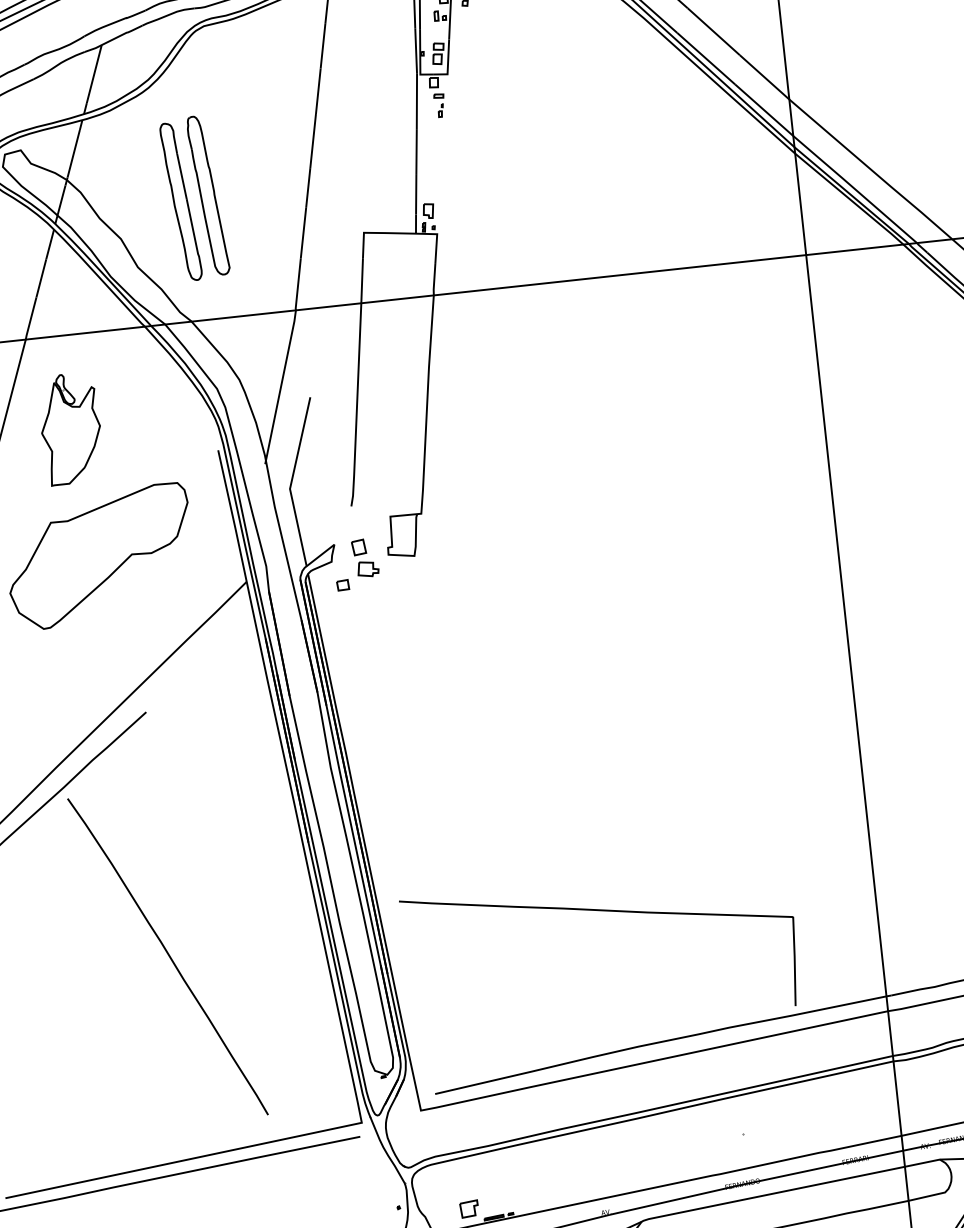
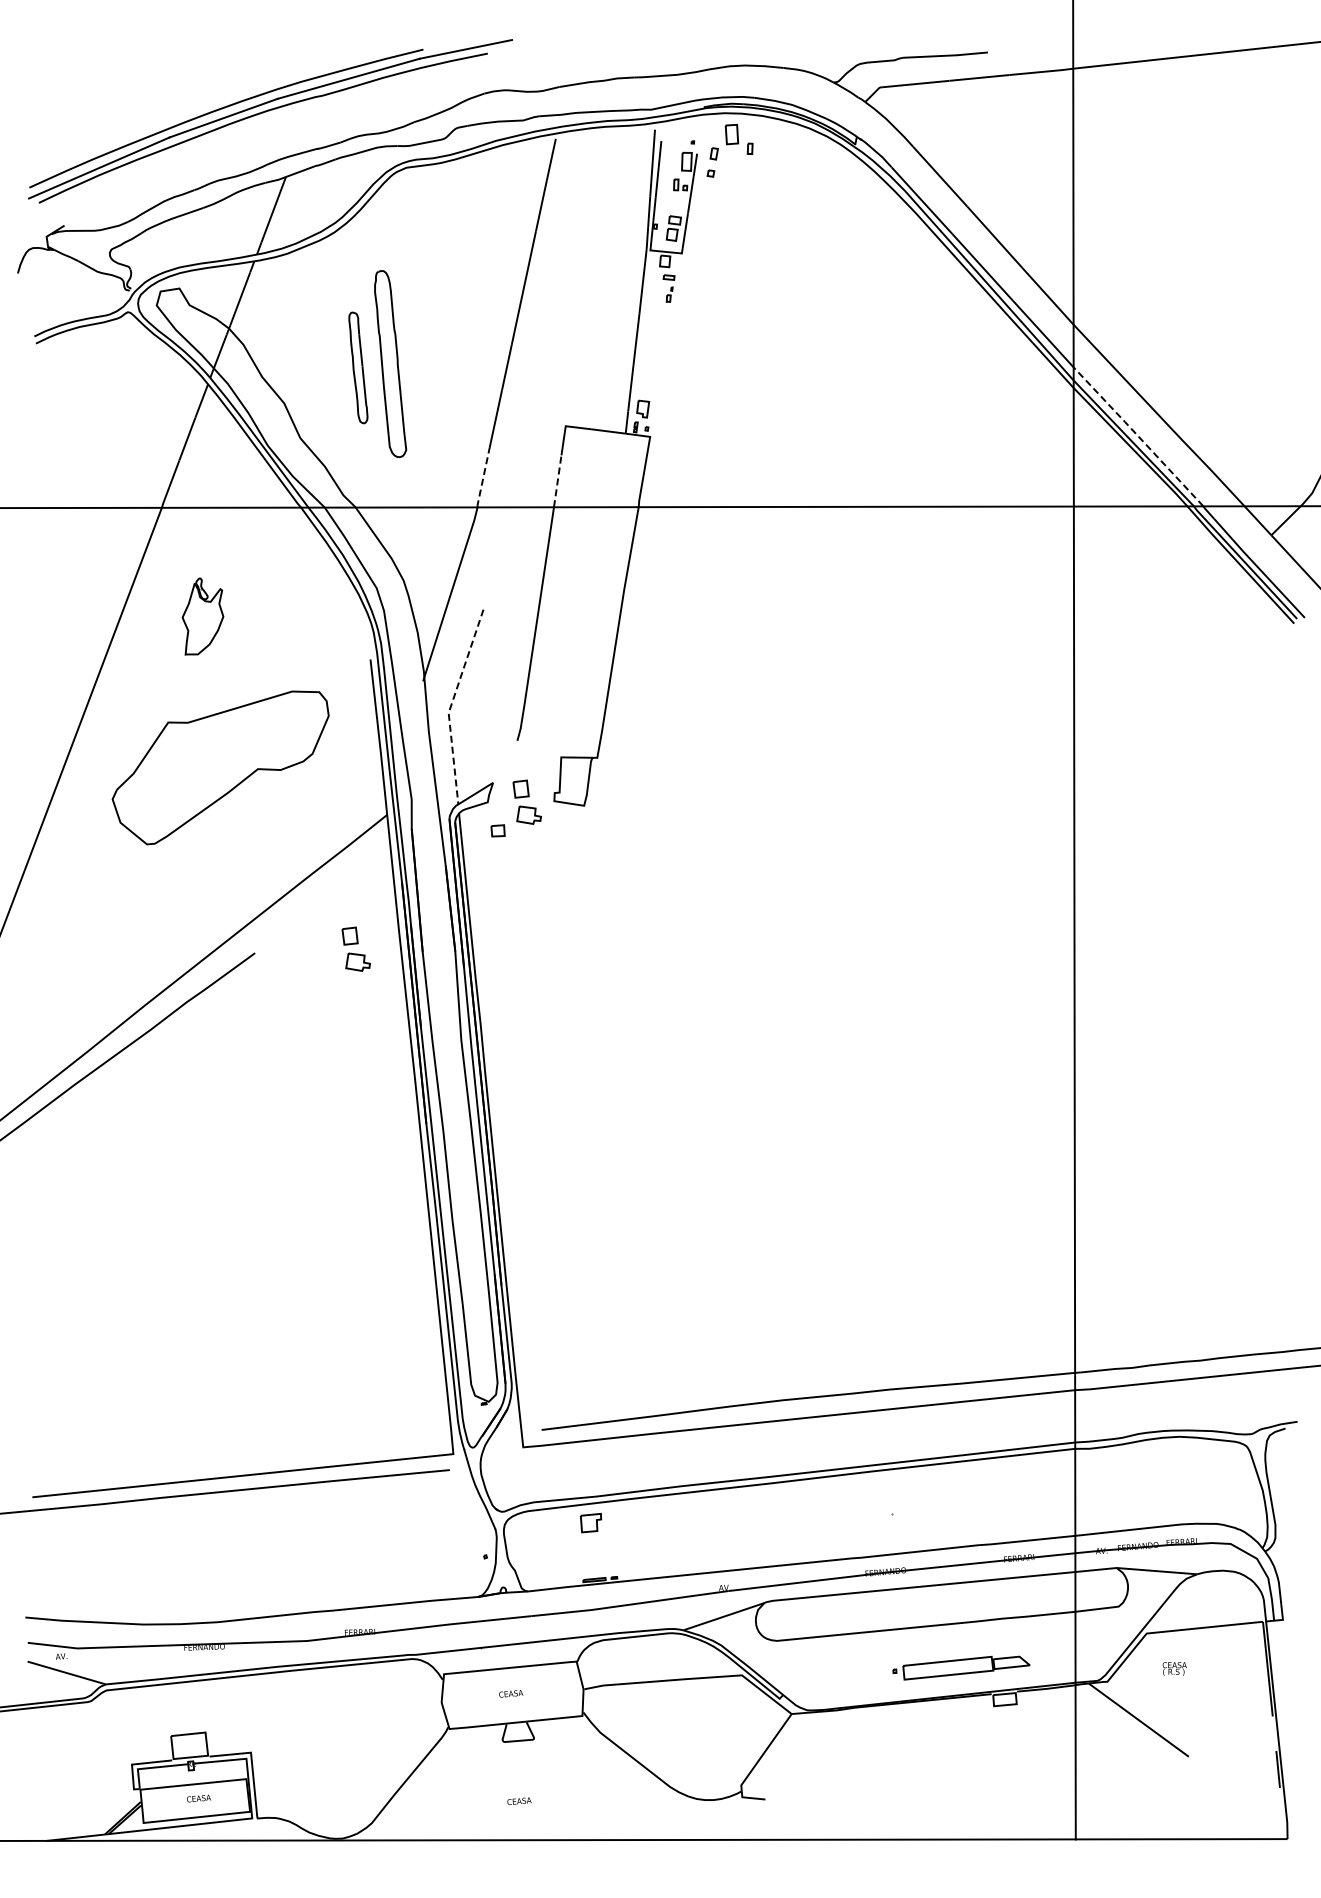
line: (855, 189) -> (1138, 436), solid -> dashed
part: (181, 201) -> (358, 367), size x0.6
line: (361, 280) -> (557, 480), solid -> dashed
line: (298, 284) -> (483, 477), solid -> dashed
part: (70, 428) -> (202, 616), size x0.6
line: (291, 482) -> (451, 705), solid -> dashed
part: (231, 699) -> (355, 948), added
curve: (601, 911) -> (756, 1239), removed
curve: (168, 955) -> (250, 1237), removed
part: (469, 1208) -> (591, 1522), moved

